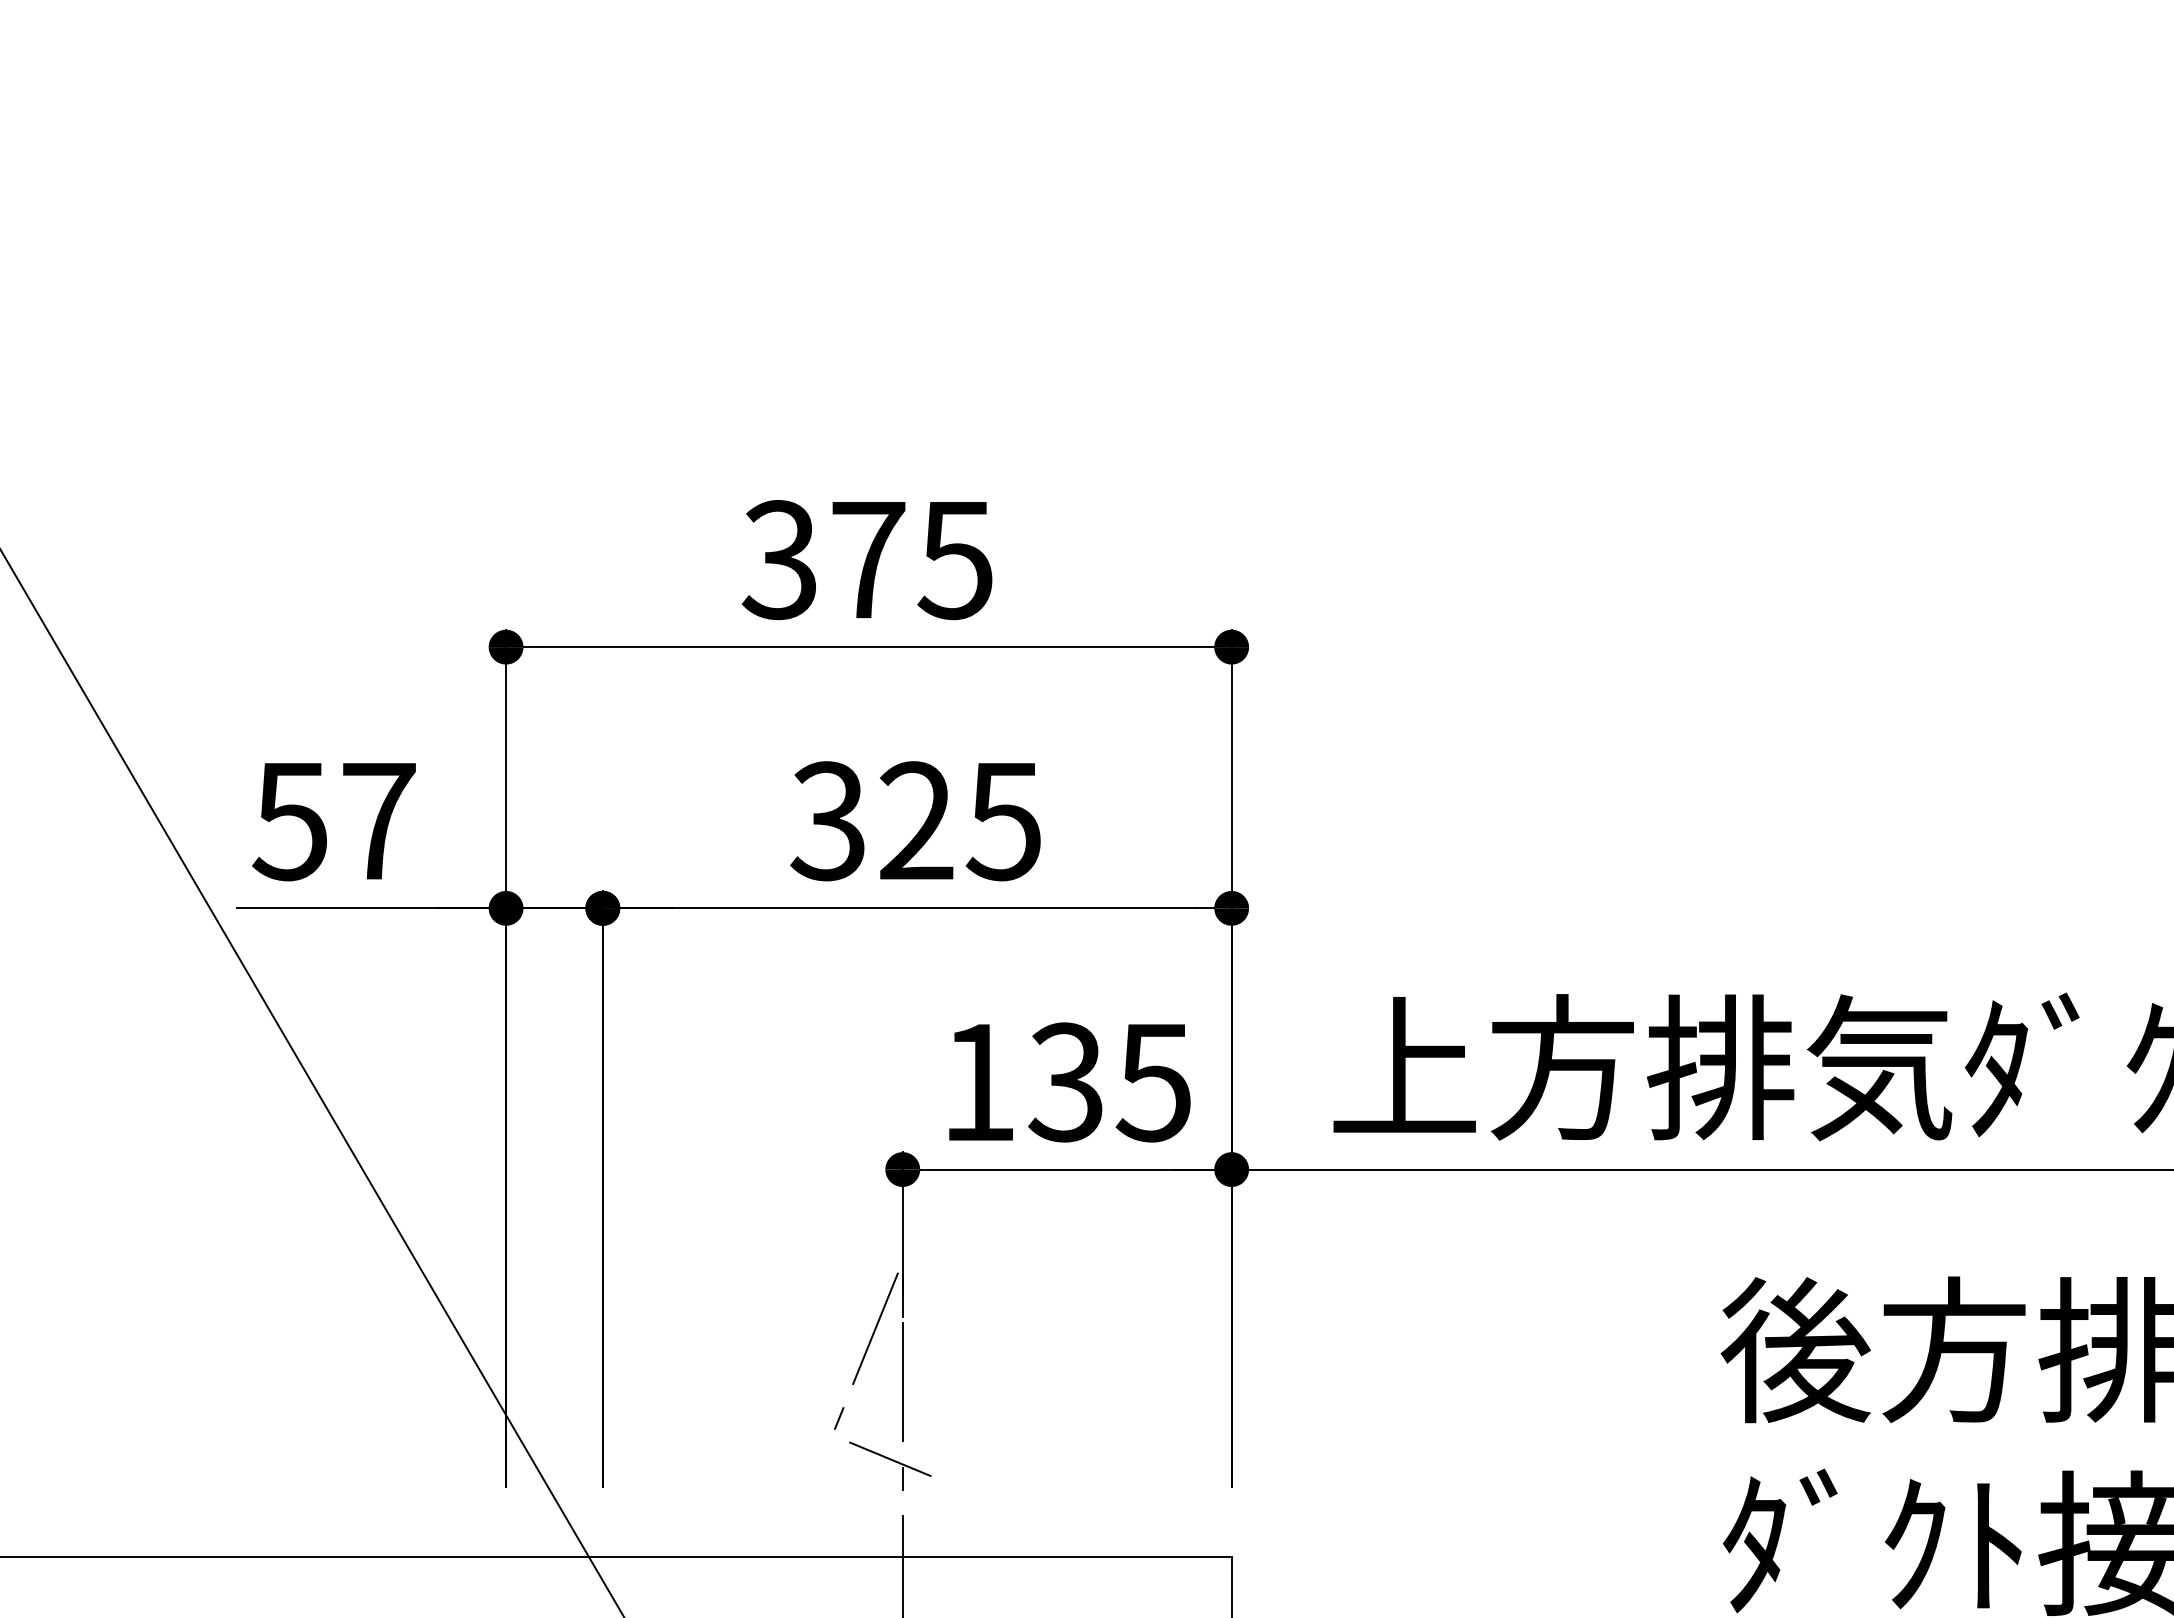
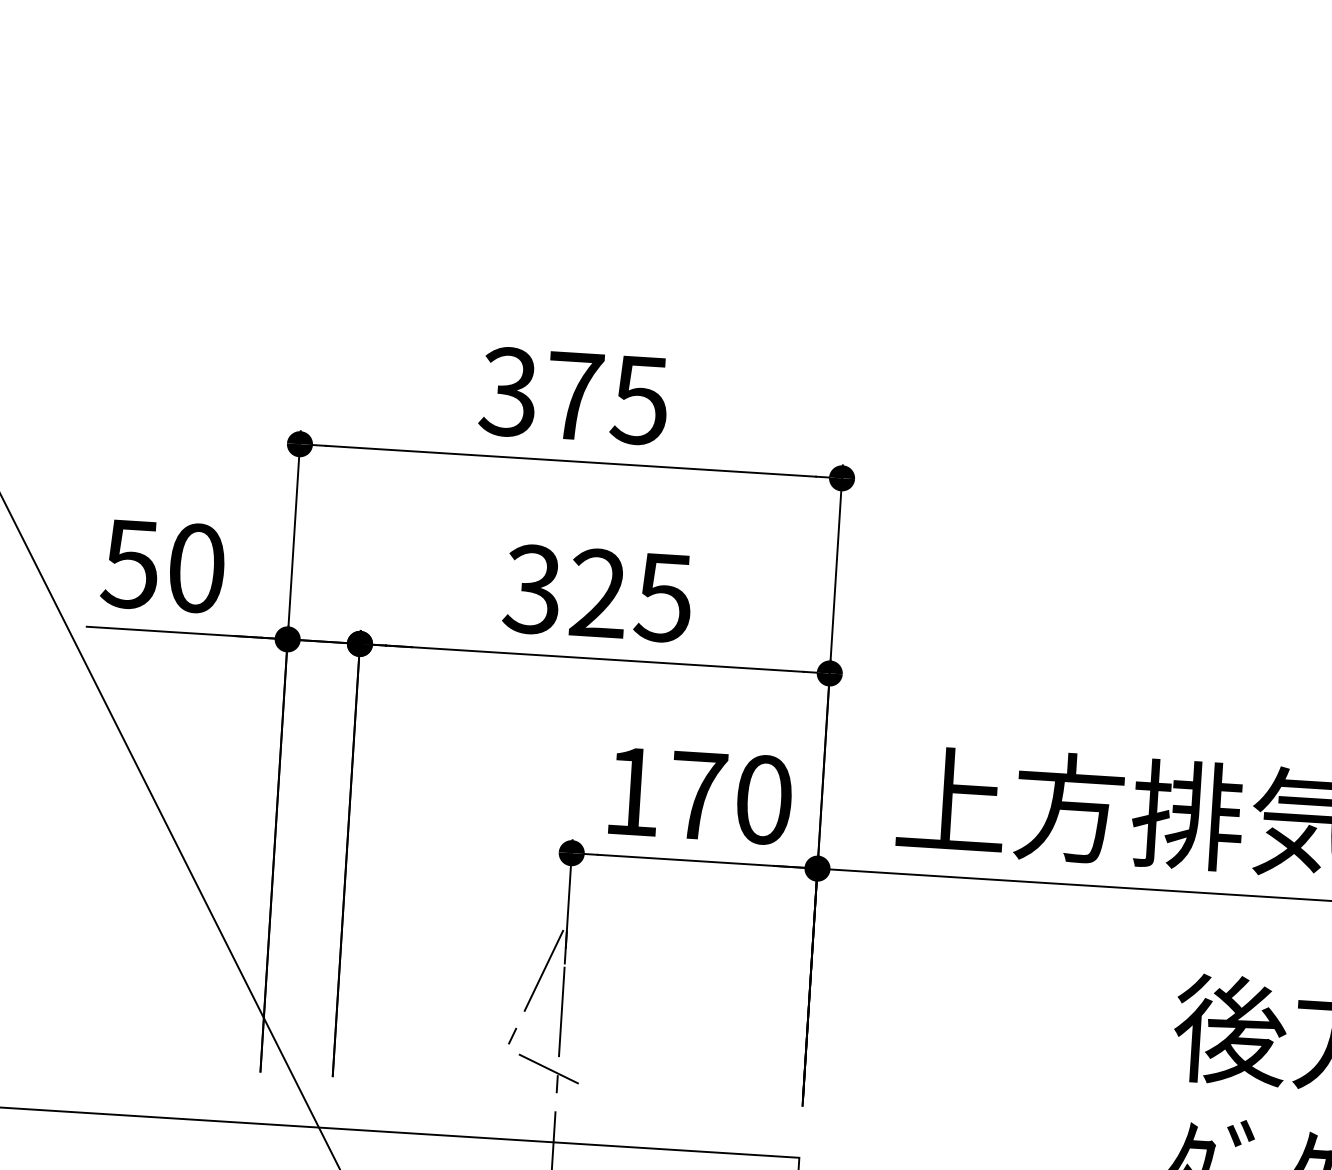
text: (379, 821) -> (197, 568), 57 -> 50
text: (1109, 1082) -> (730, 797), 135 -> 170

